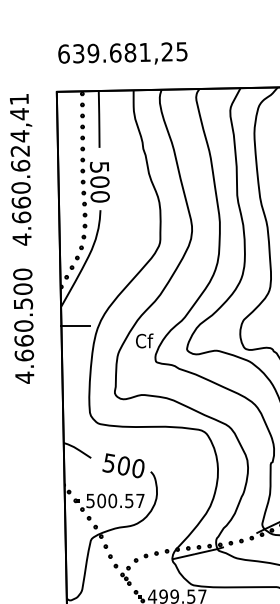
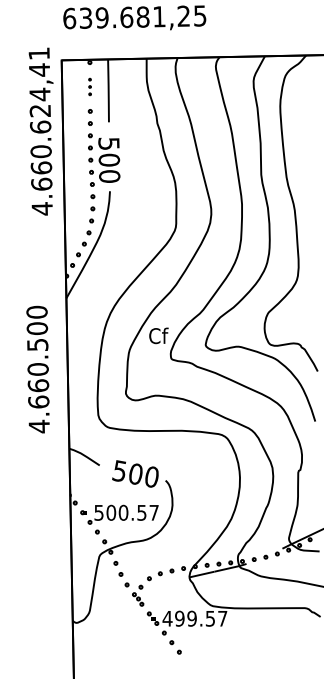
part: (81, 115) -> (89, 86), size x0.6
text: (20, 169) -> (40, 131), moved
text: (23, 326) -> (37, 369), moved
line: (75, 326) -> (82, 319), removed

